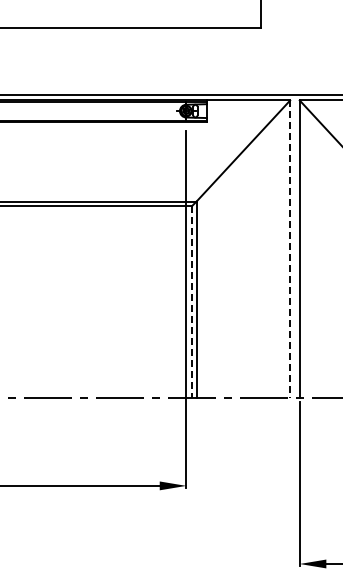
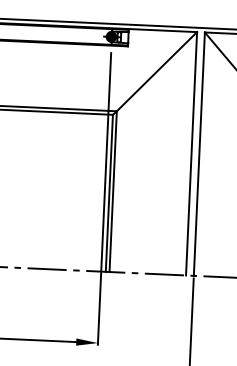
line: (290, 249) -> (191, 153), dashed -> solid
line: (191, 302) -> (108, 193), dashed -> solid

